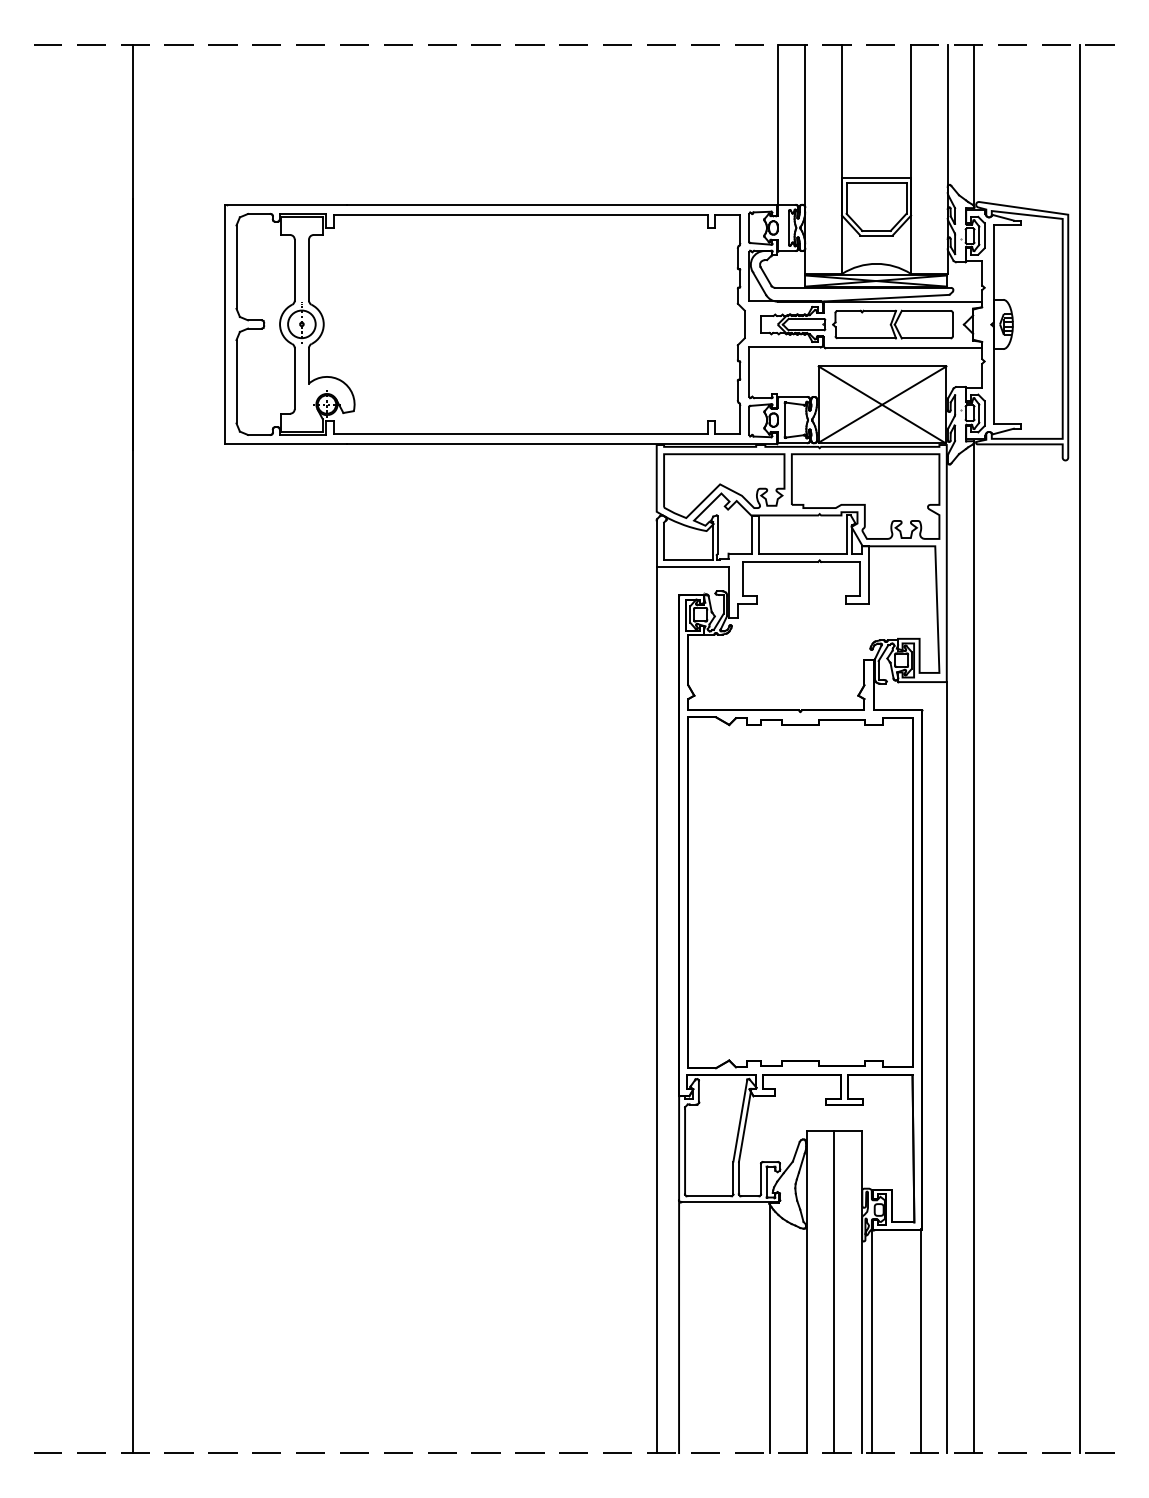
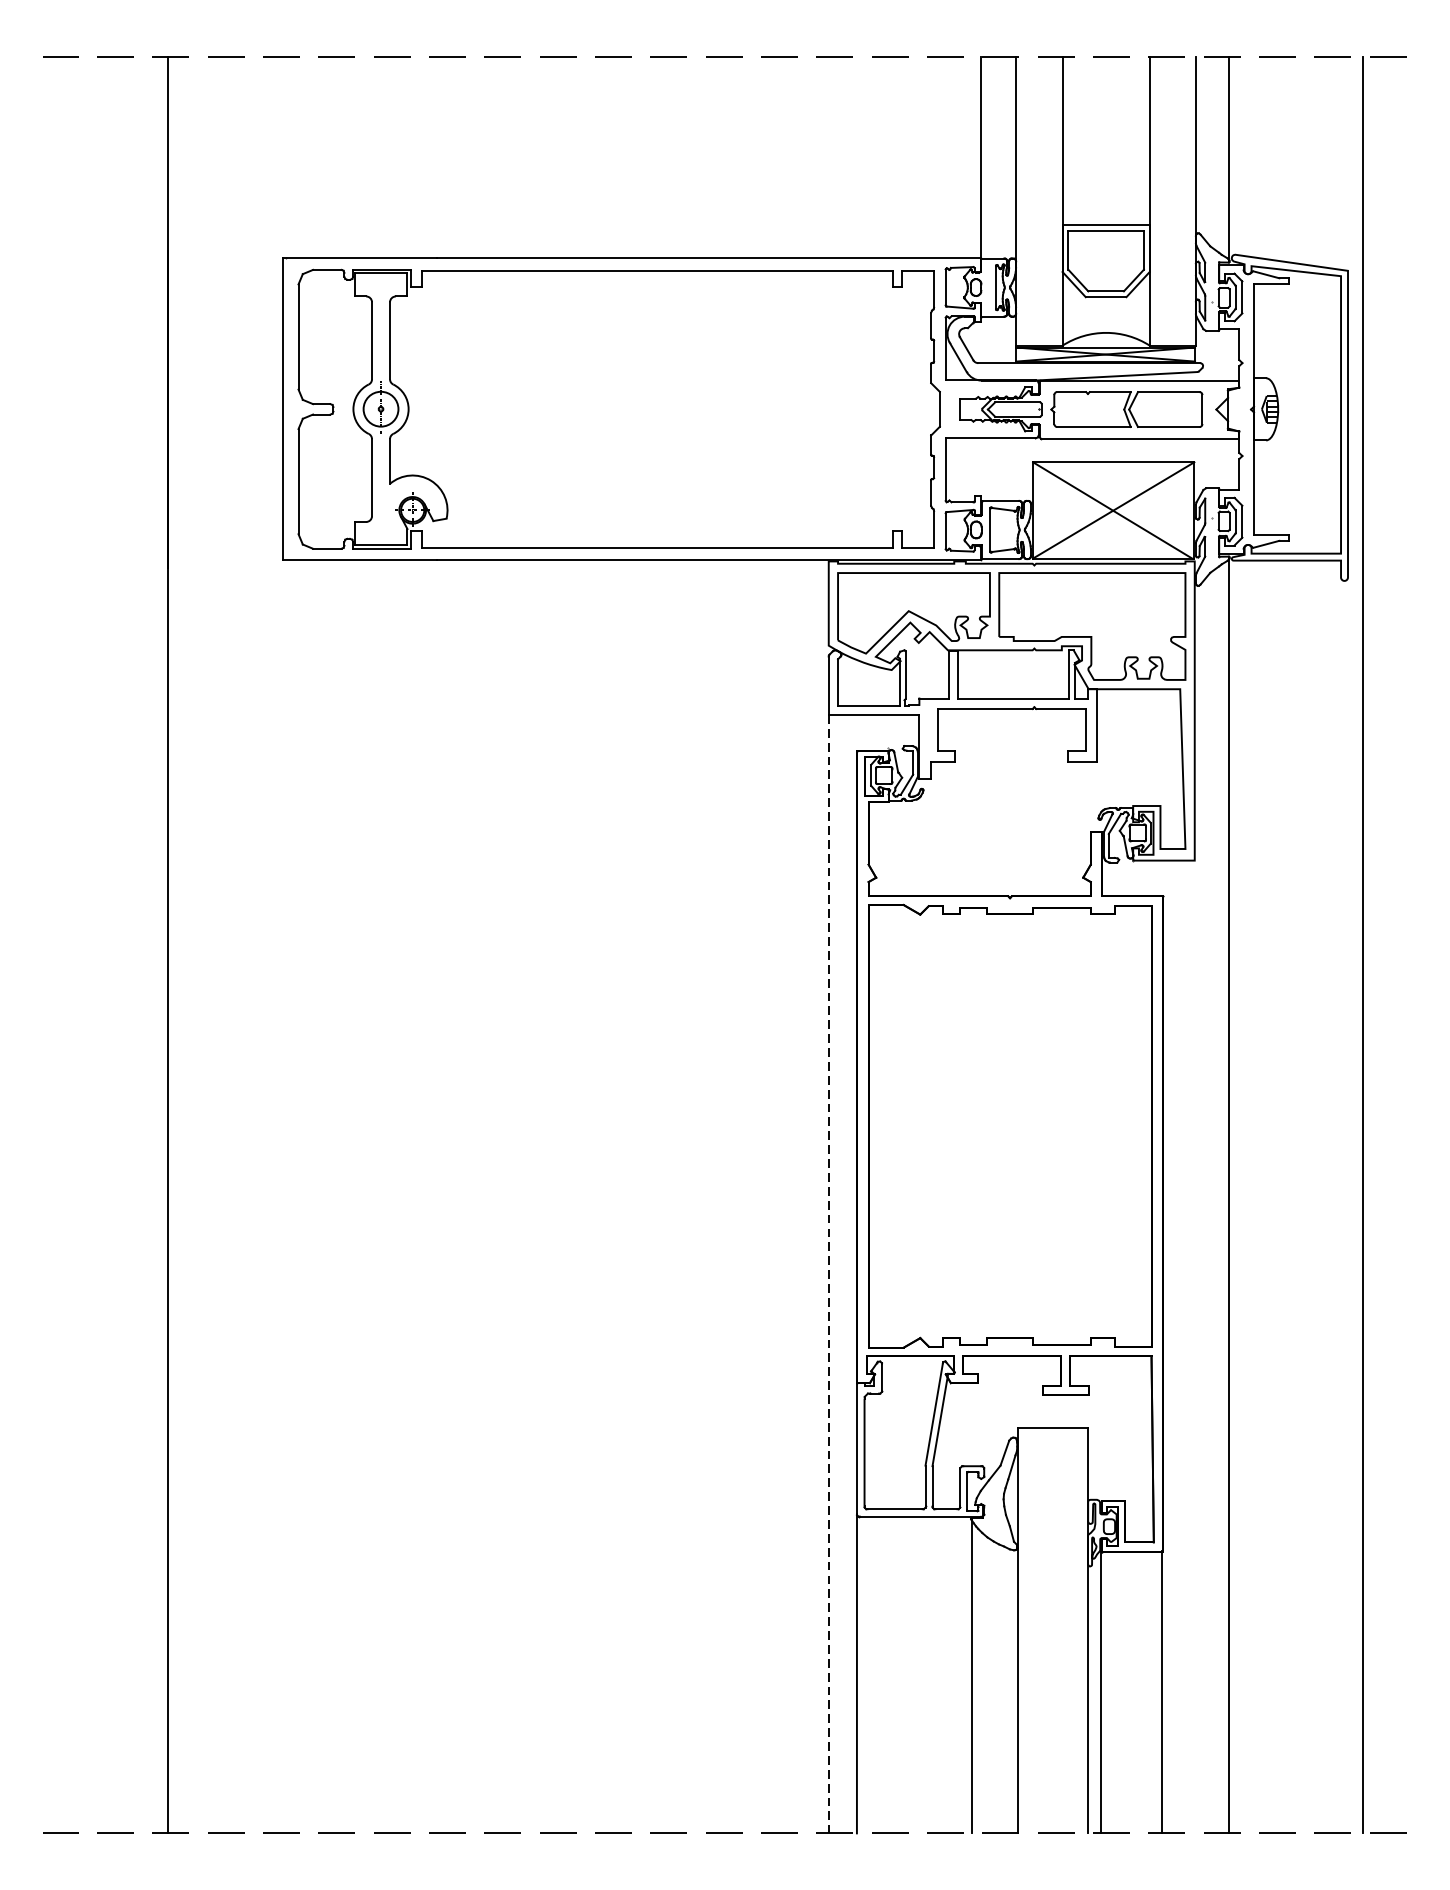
line: (656, 1010) -> (828, 1274), solid -> dashed
line: (946, 1067) -> (1194, 1346), removed
line: (834, 1292) -> (1053, 1630), removed

